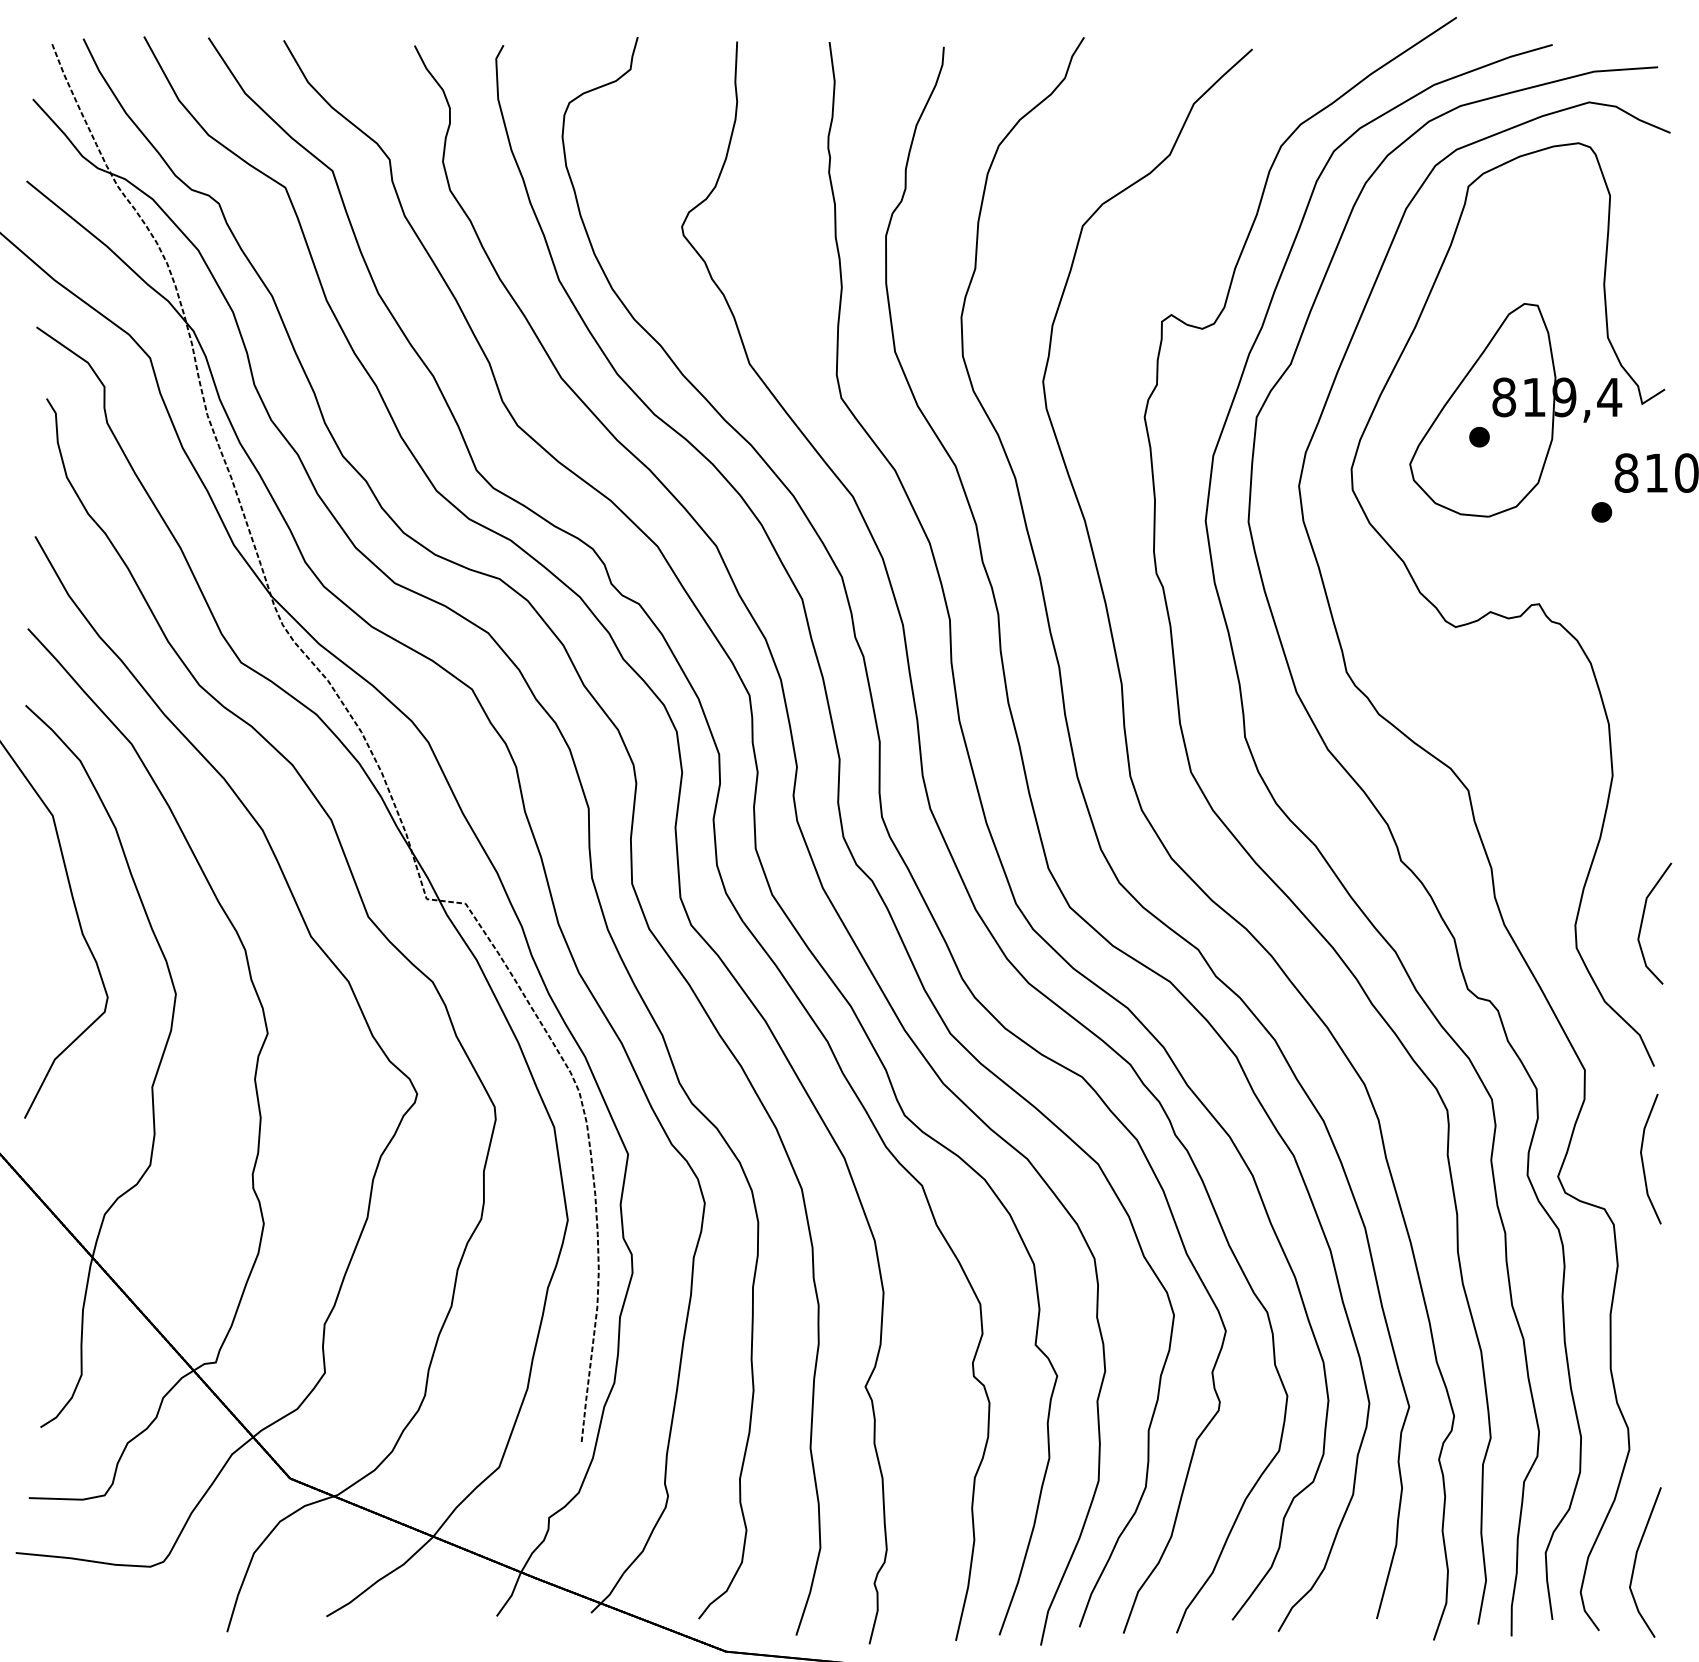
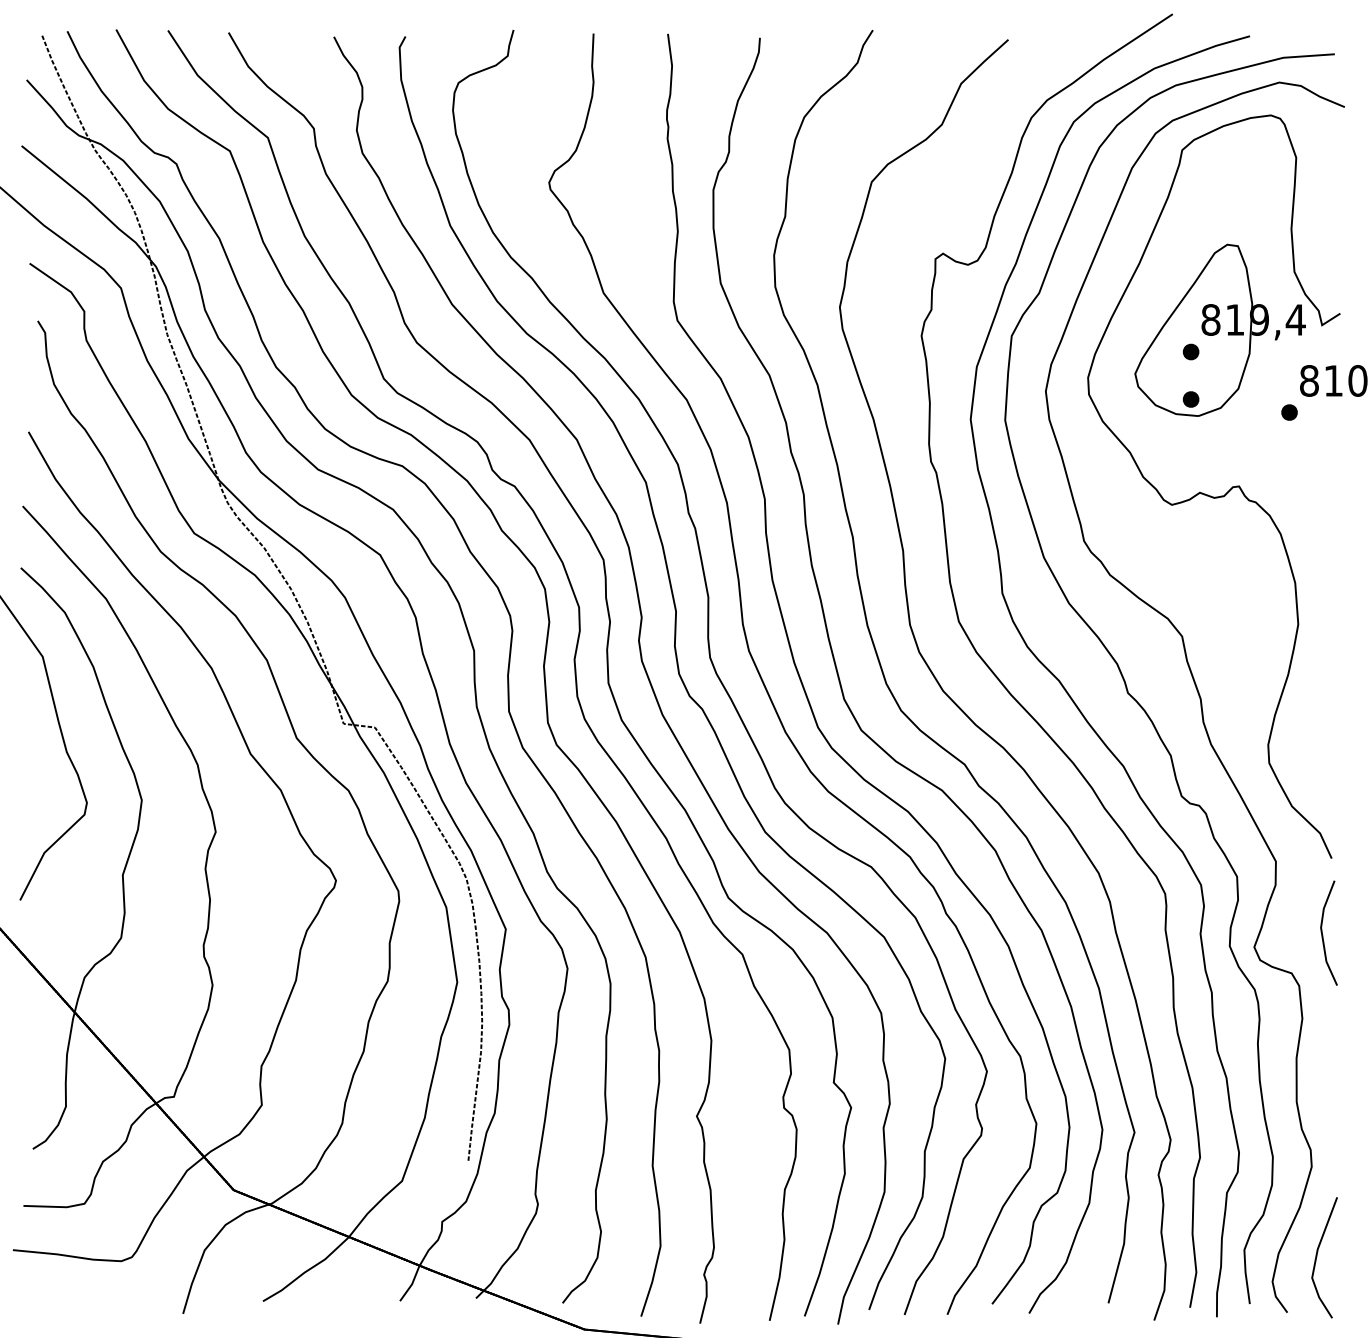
part: (1479, 495) -> (1191, 398), added
part: (1643, 920) -> (1323, 741), removed

